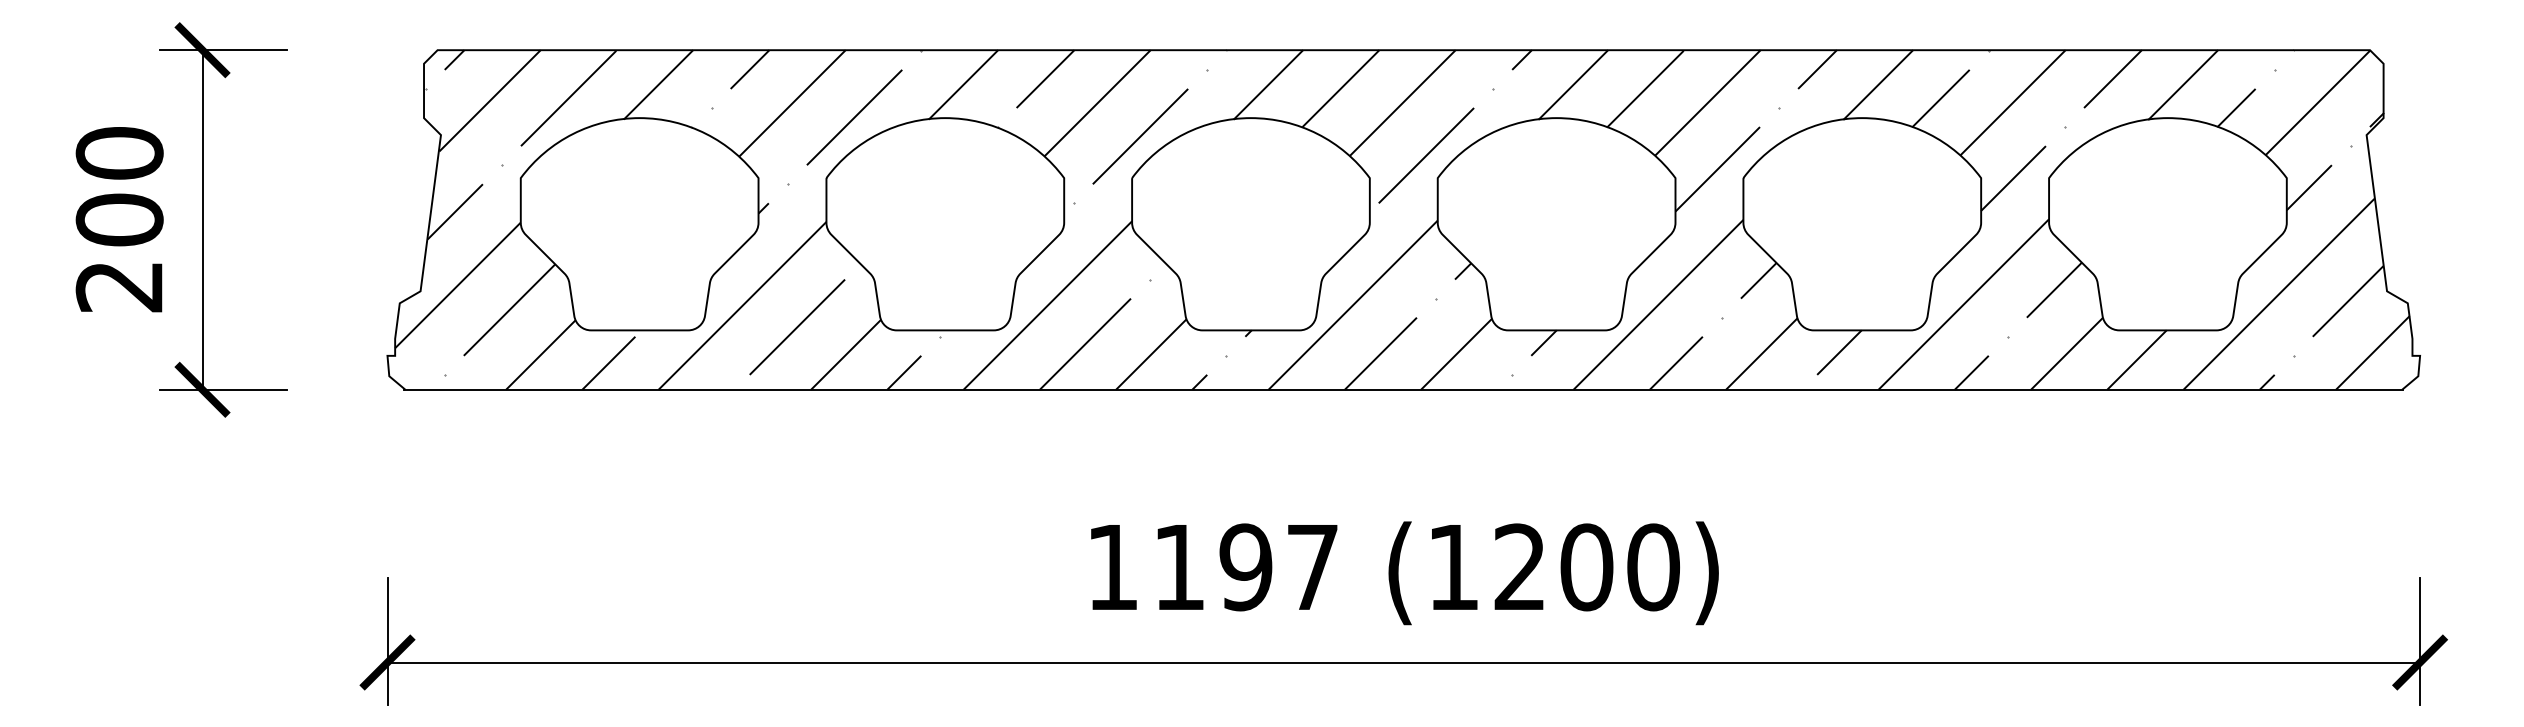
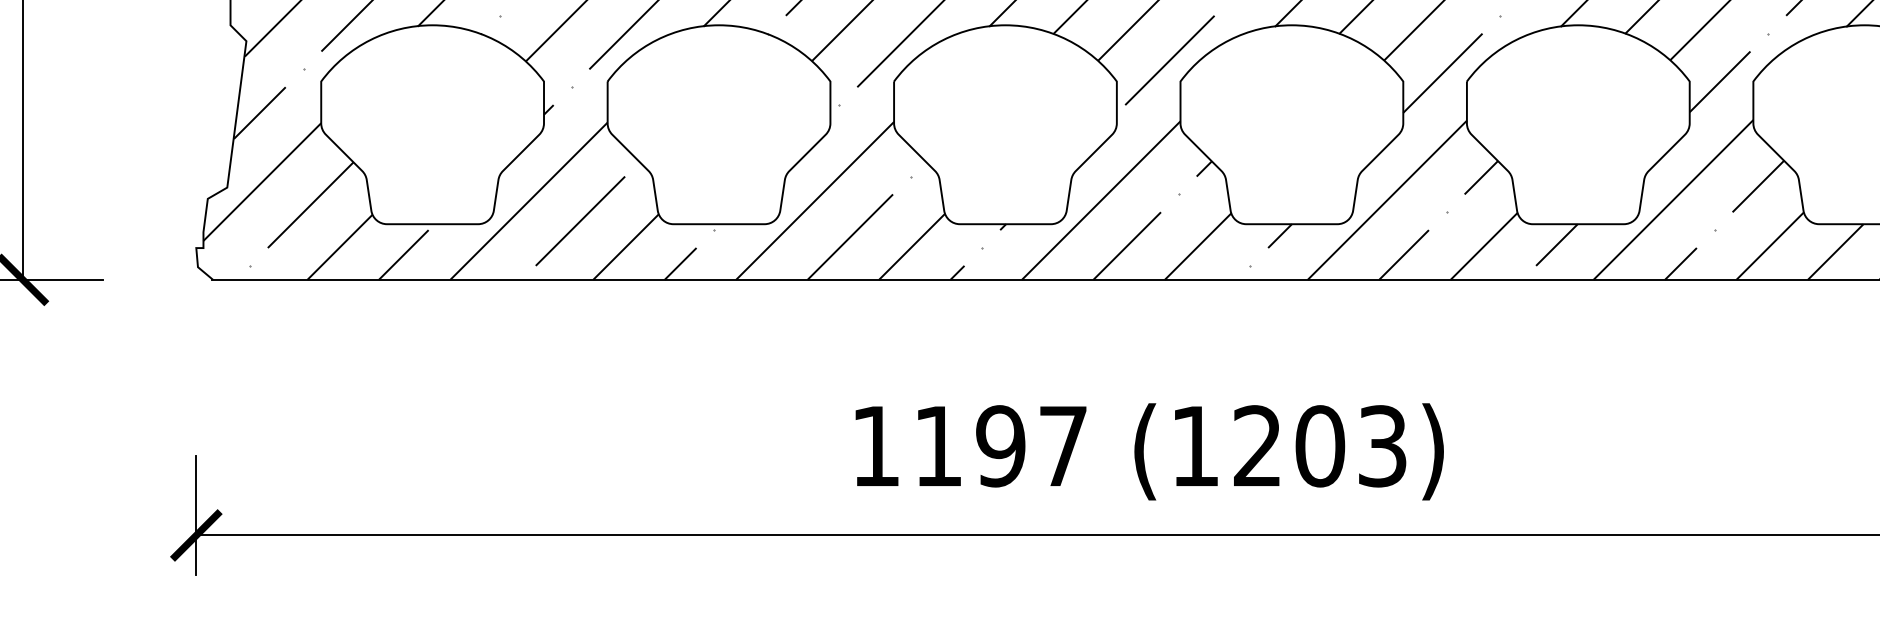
text: (1653, 567) -> (1382, 446), (1200) -> (1203)

